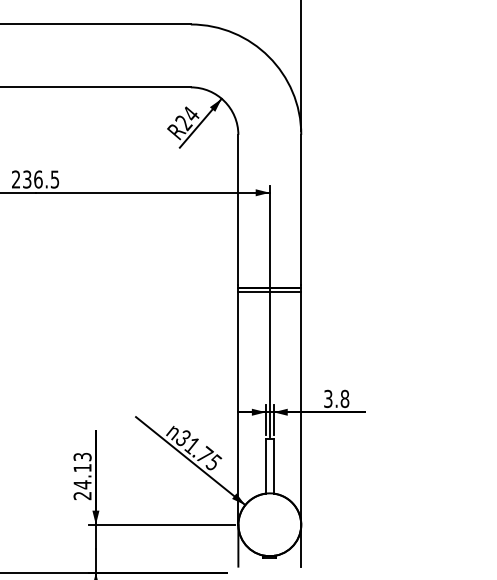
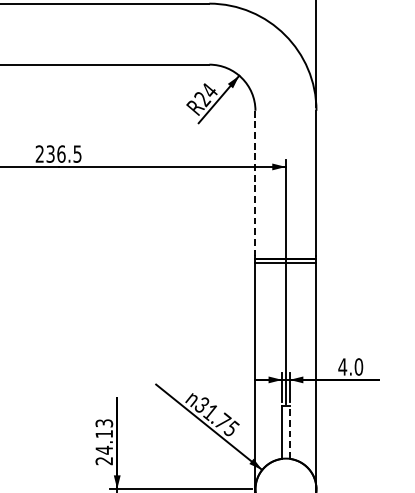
line: (238, 210) -> (255, 184), solid -> dashed
text: (336, 398) -> (350, 366), 3.8 -> 4.0
line: (273, 465) -> (289, 431), solid -> dashed

